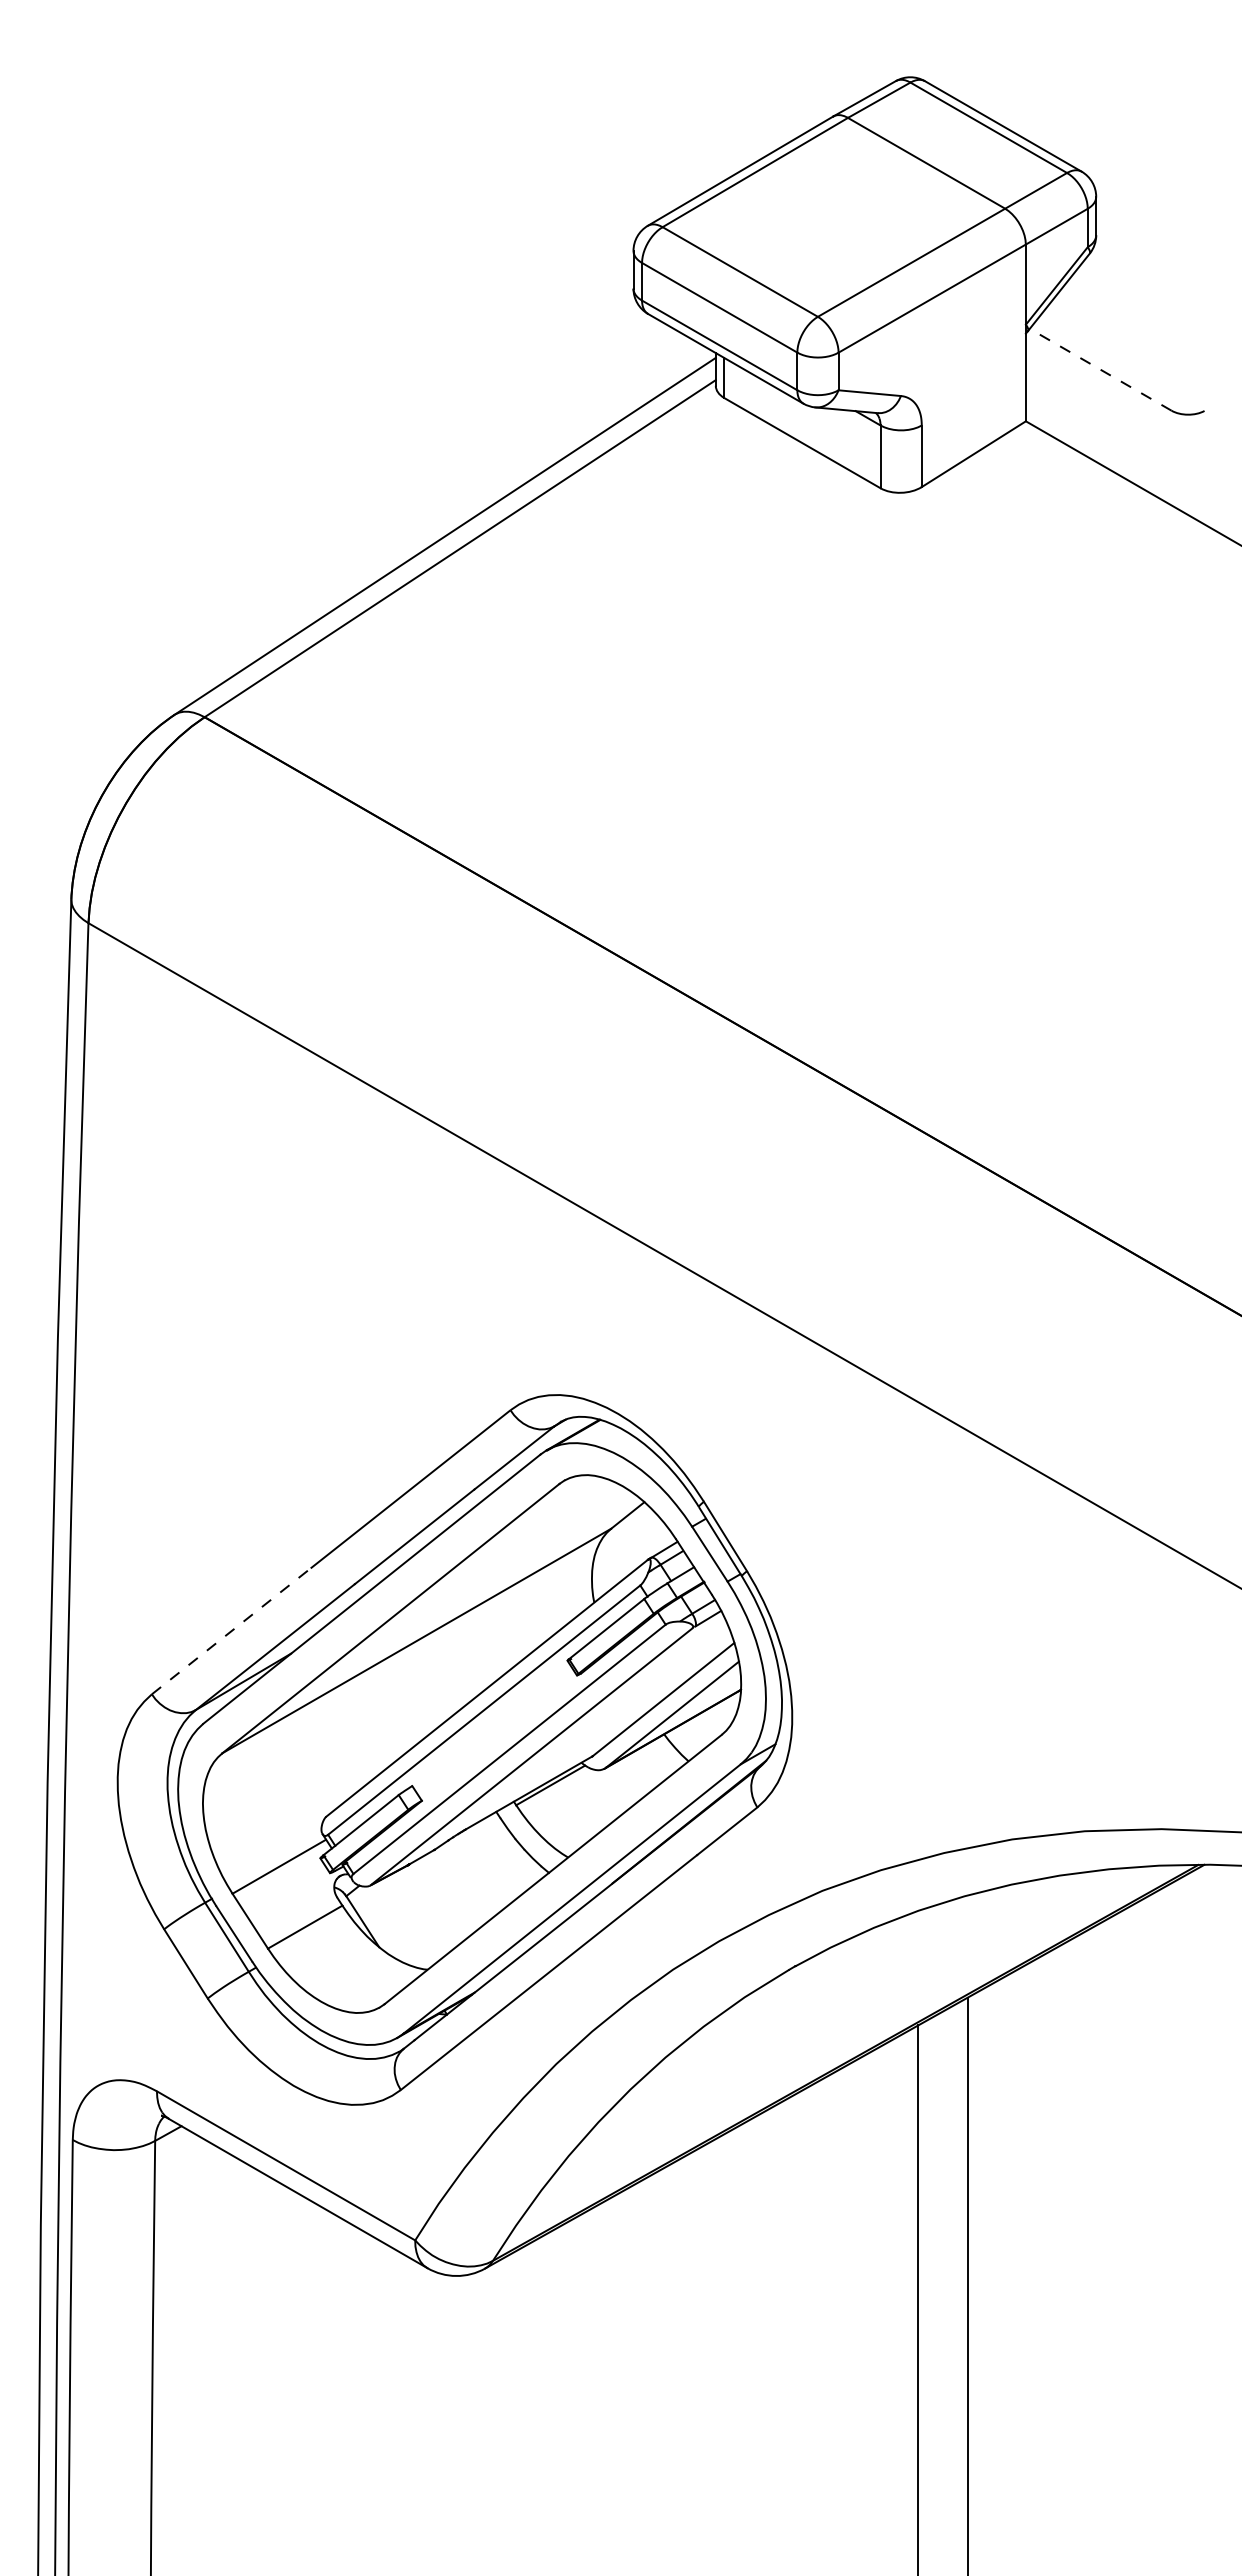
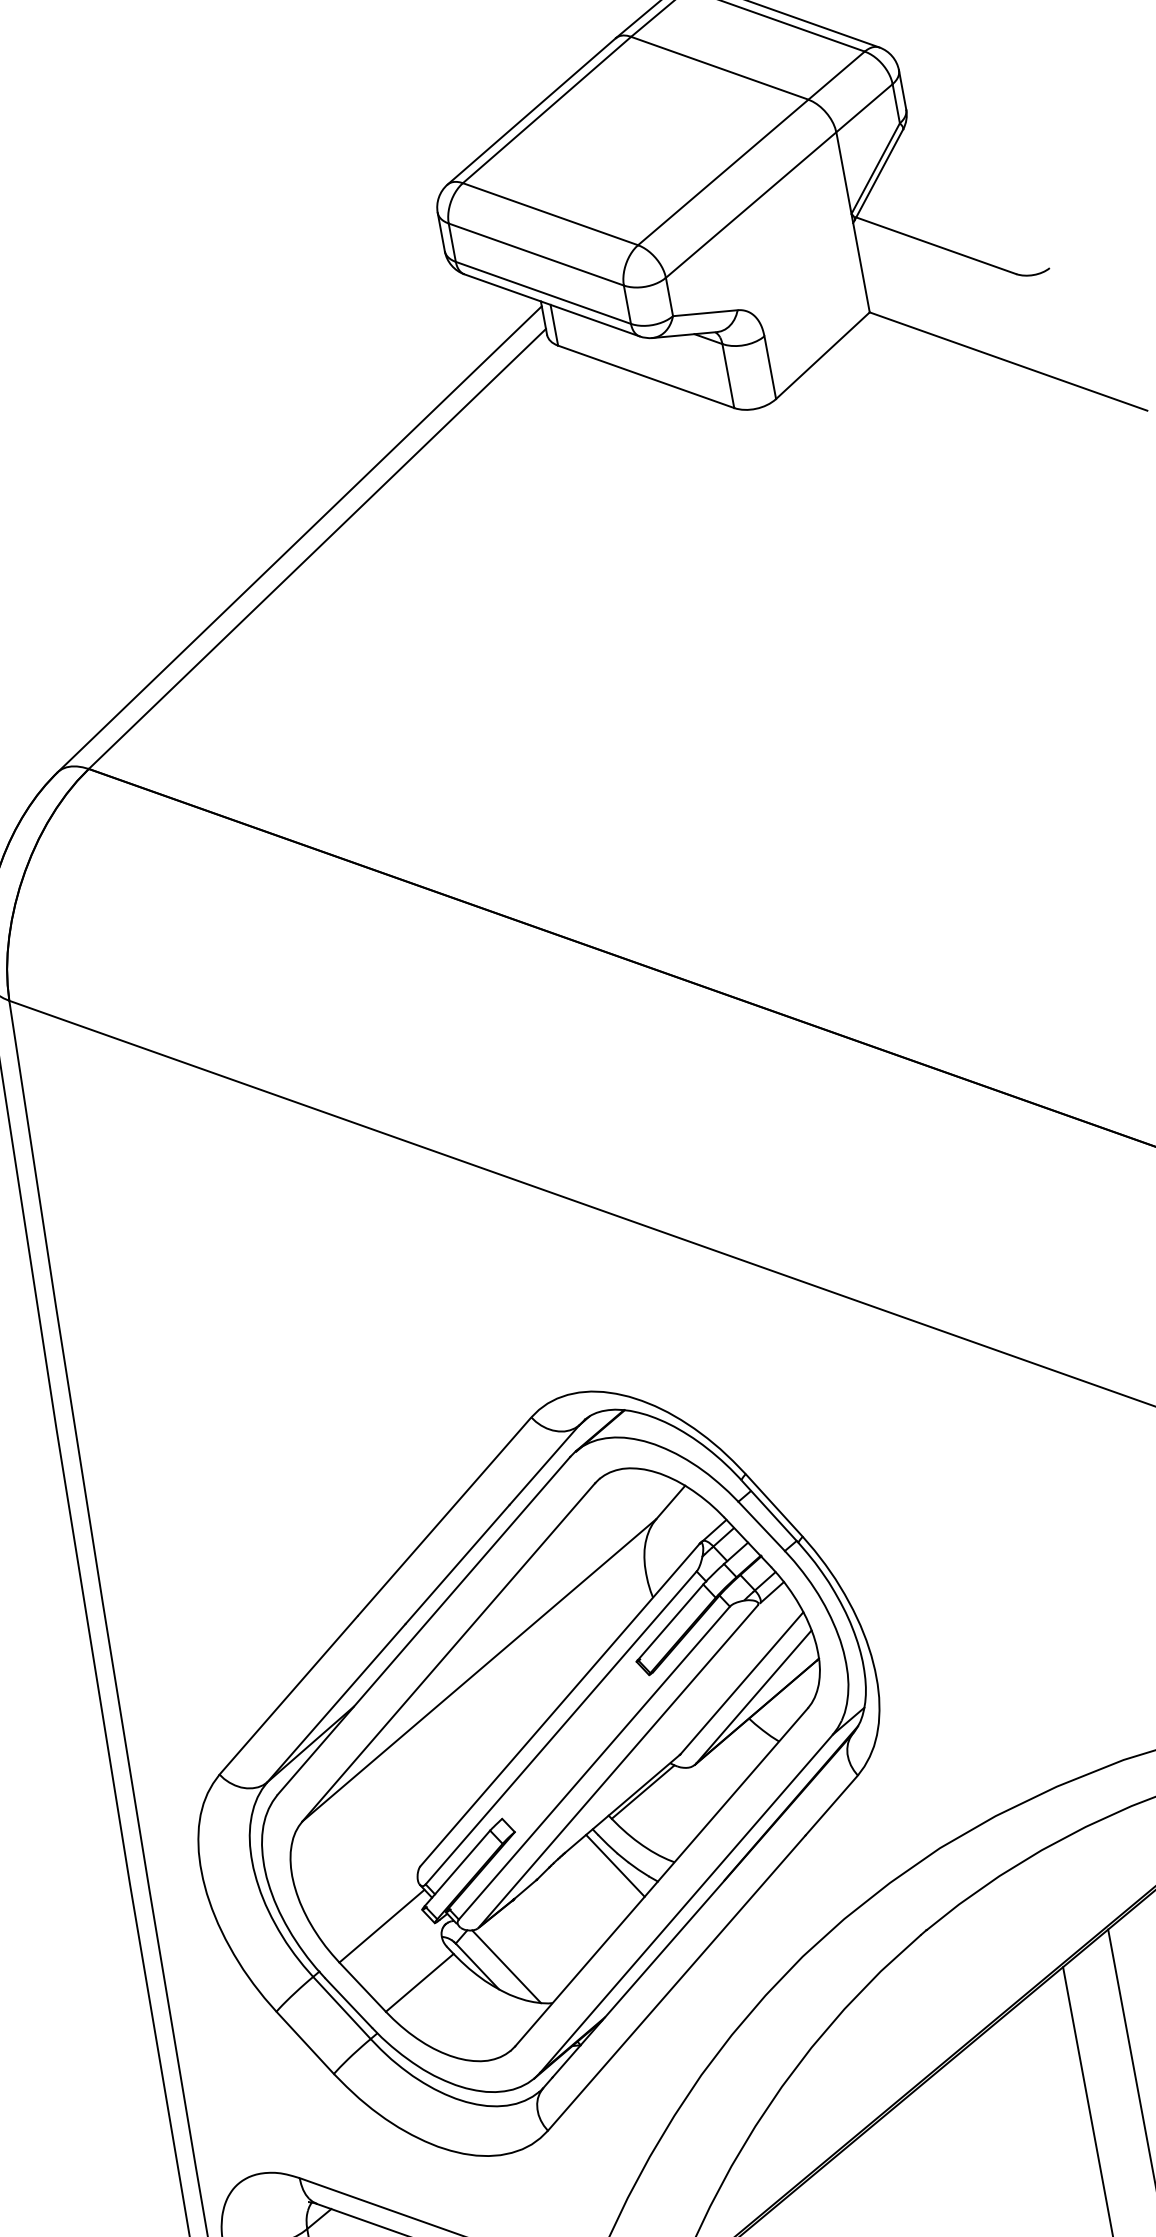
line: (1100, 369) -> (935, 245), dashed -> solid
line: (231, 1631) -> (288, 1695), dashed -> solid
line: (511, 1850) -> (615, 1865), added
line: (390, 1926) -> (506, 1966), added

